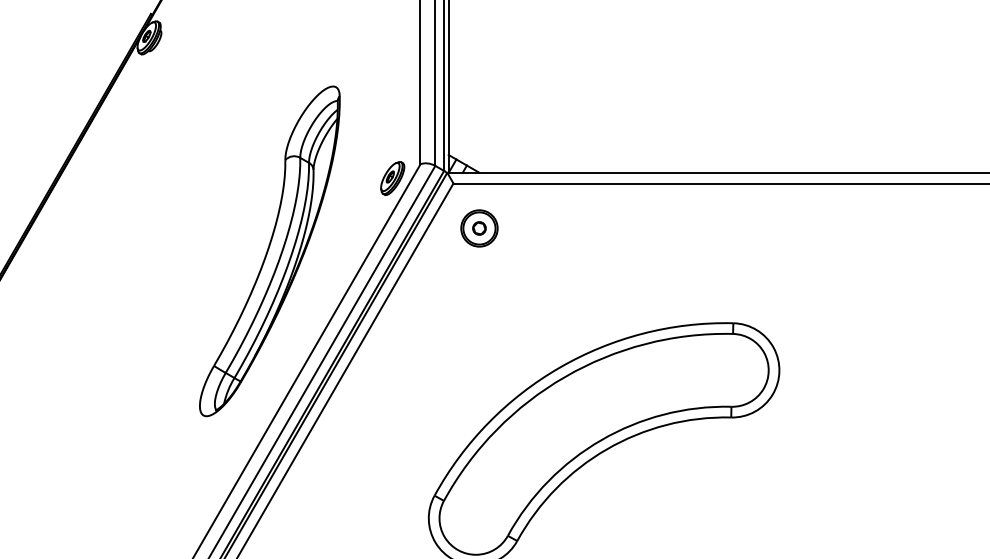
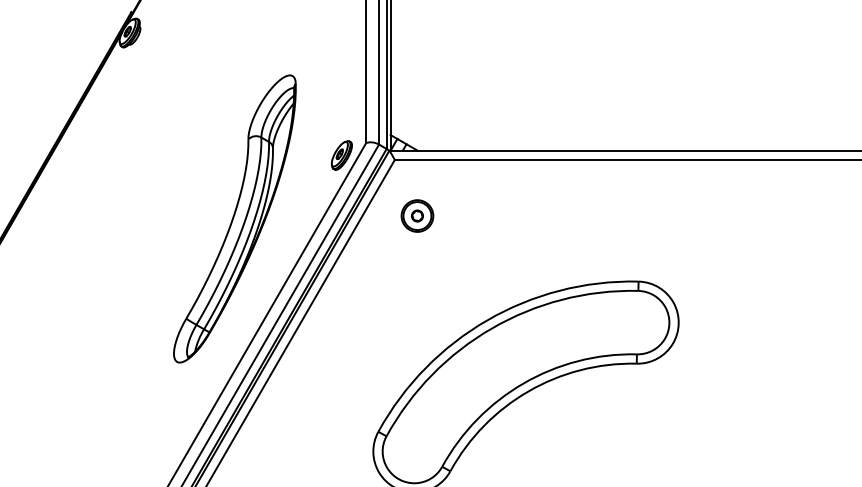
part: (479, 227) -> (417, 215), moved

